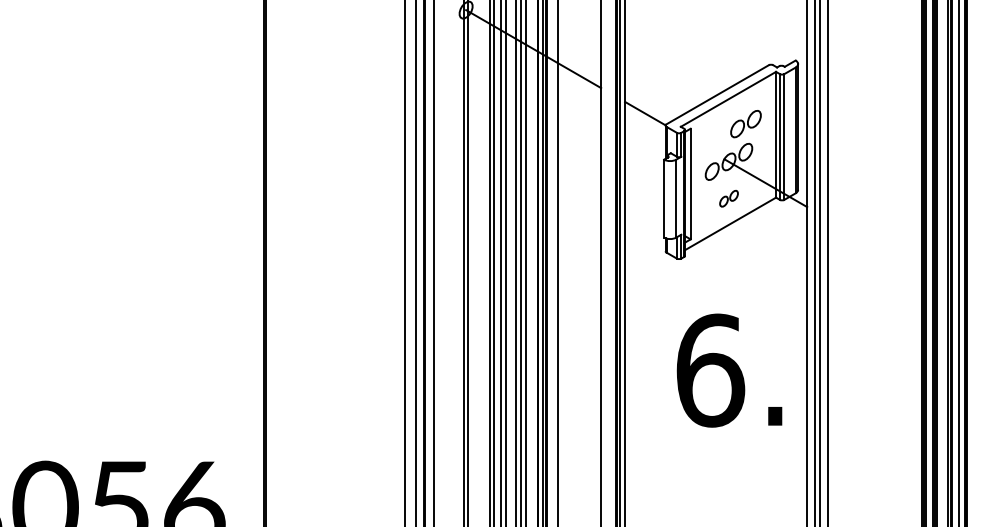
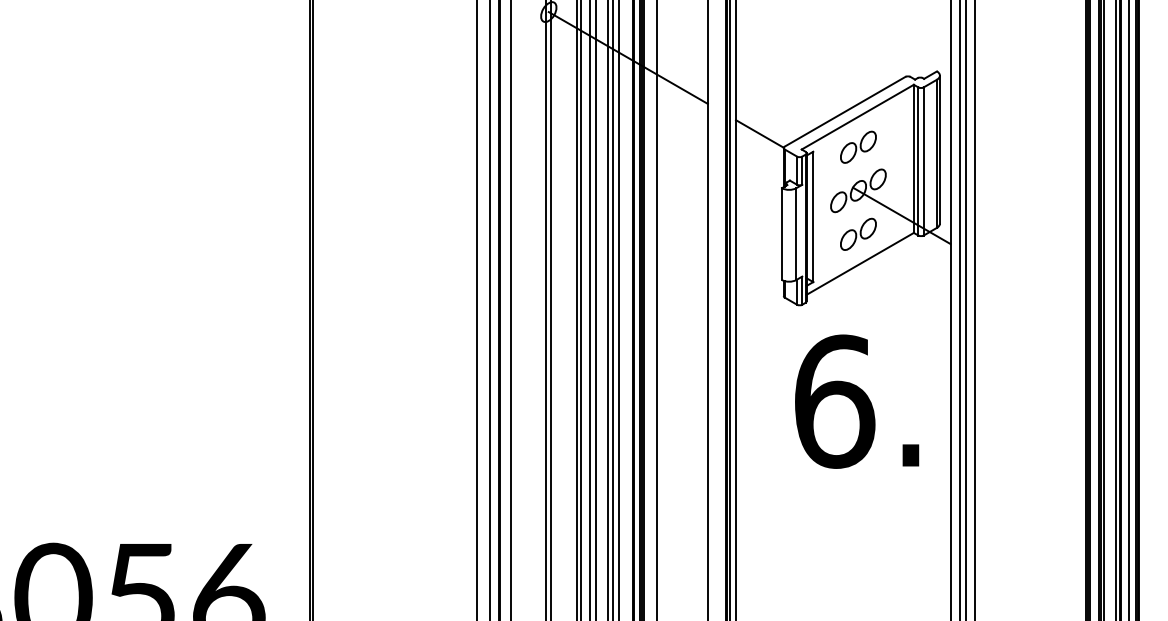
part: (746, 123) -> (858, 146), moved
part: (729, 198) -> (858, 233), size x1.67
text: (729, 370) -> (857, 401), moved

